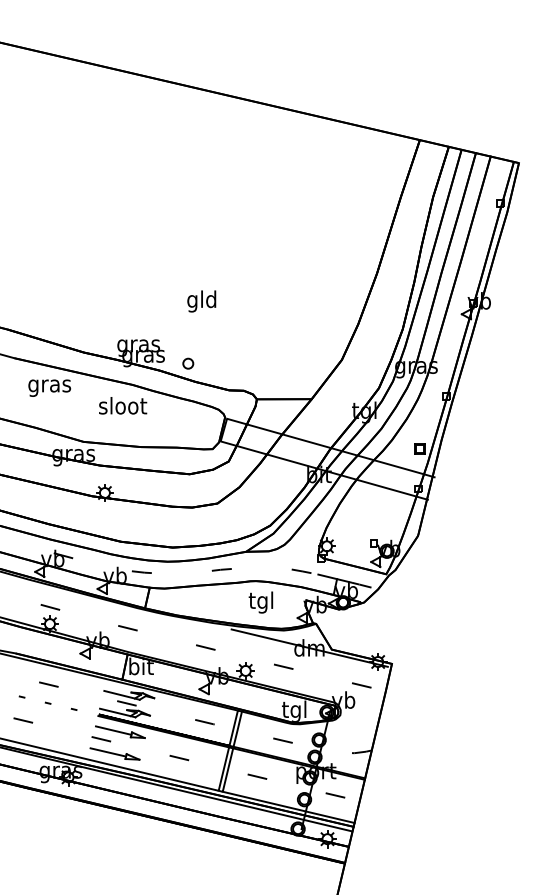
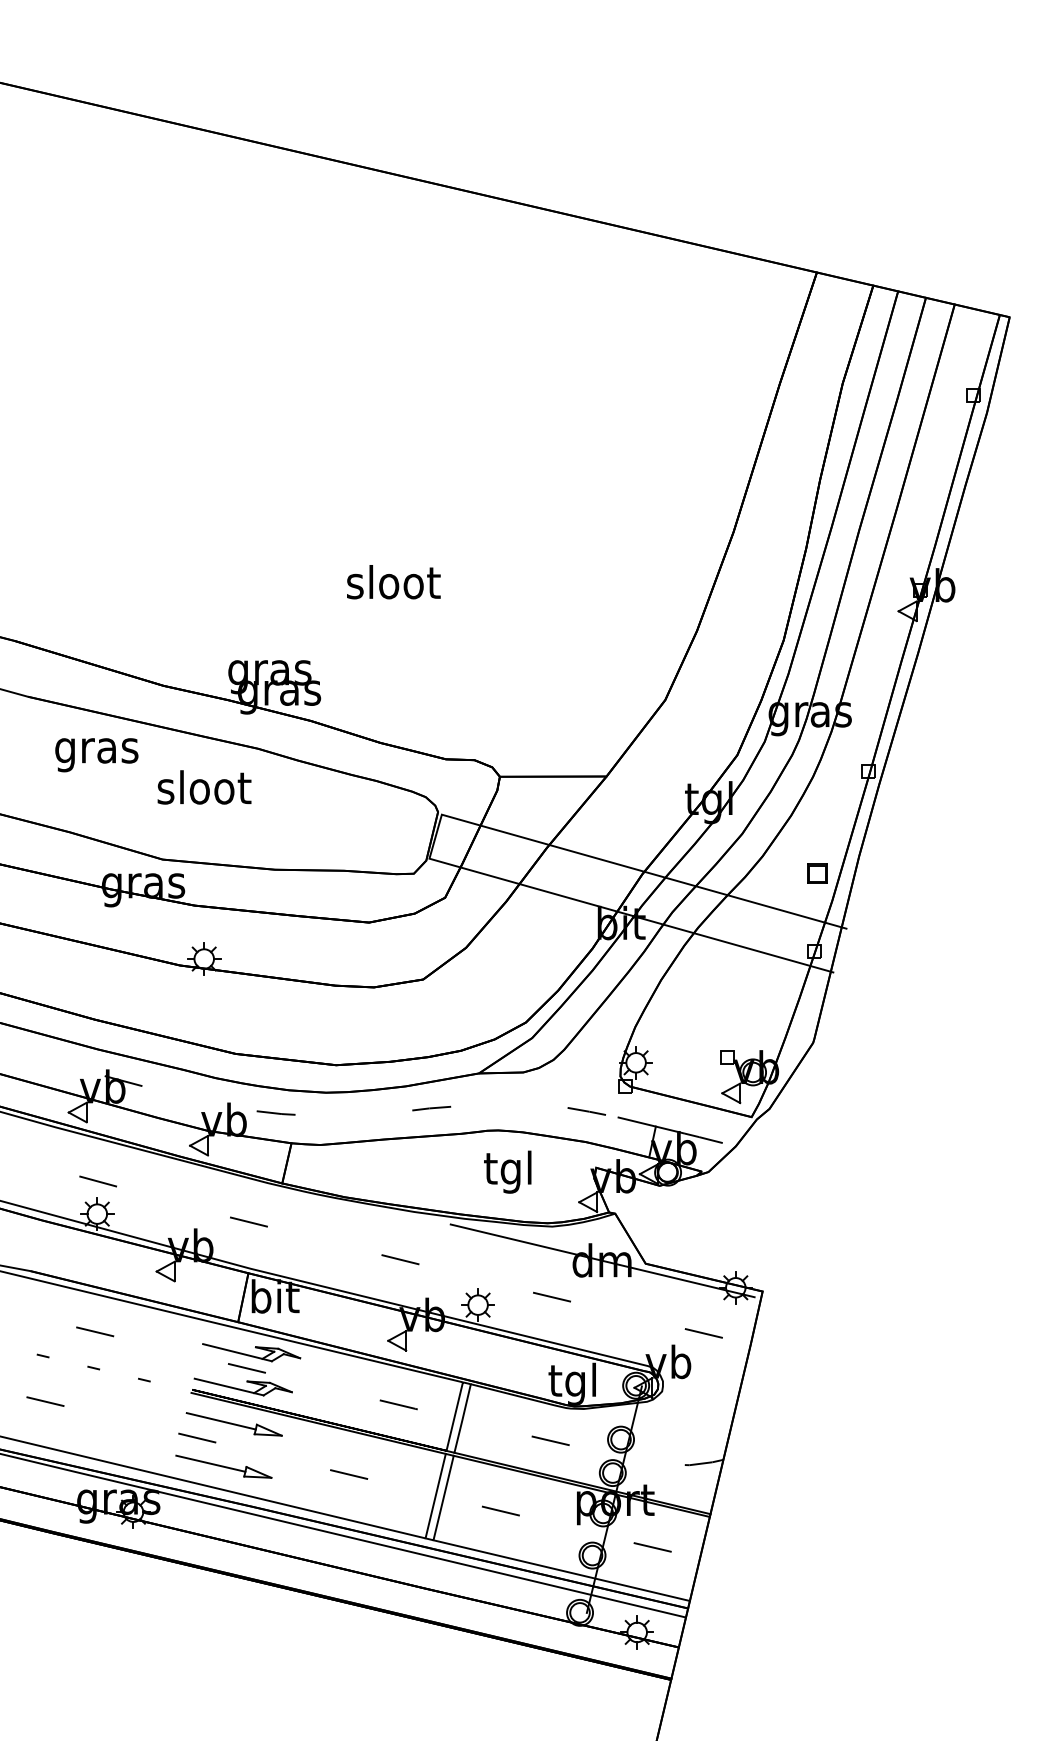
text: (202, 301) -> (394, 586), gld -> sloot
part: (188, 363) -> (366, 707), removed
text: (123, 405) -> (205, 786), moved

